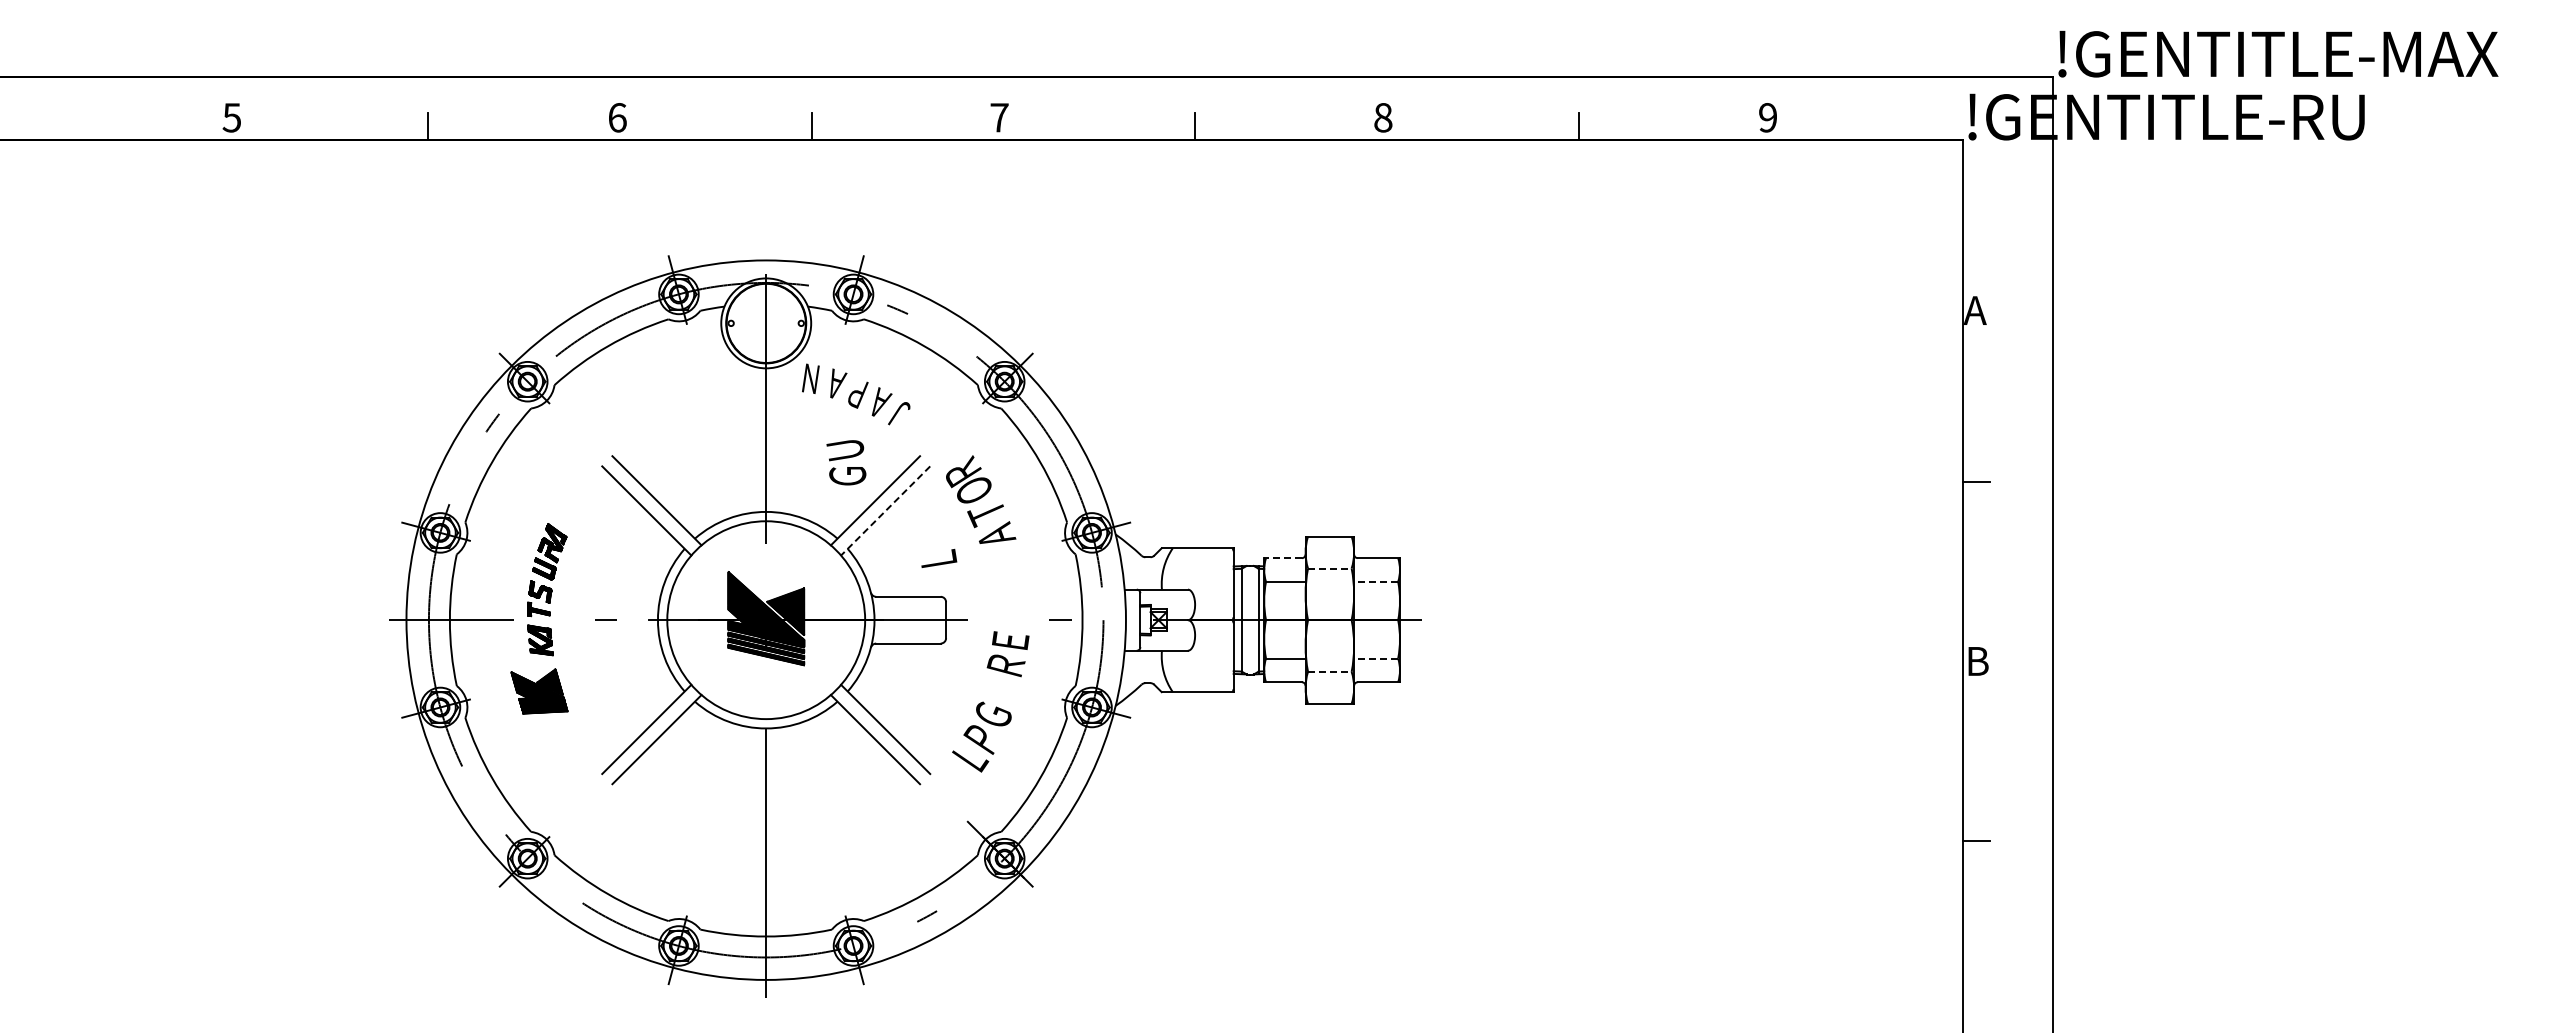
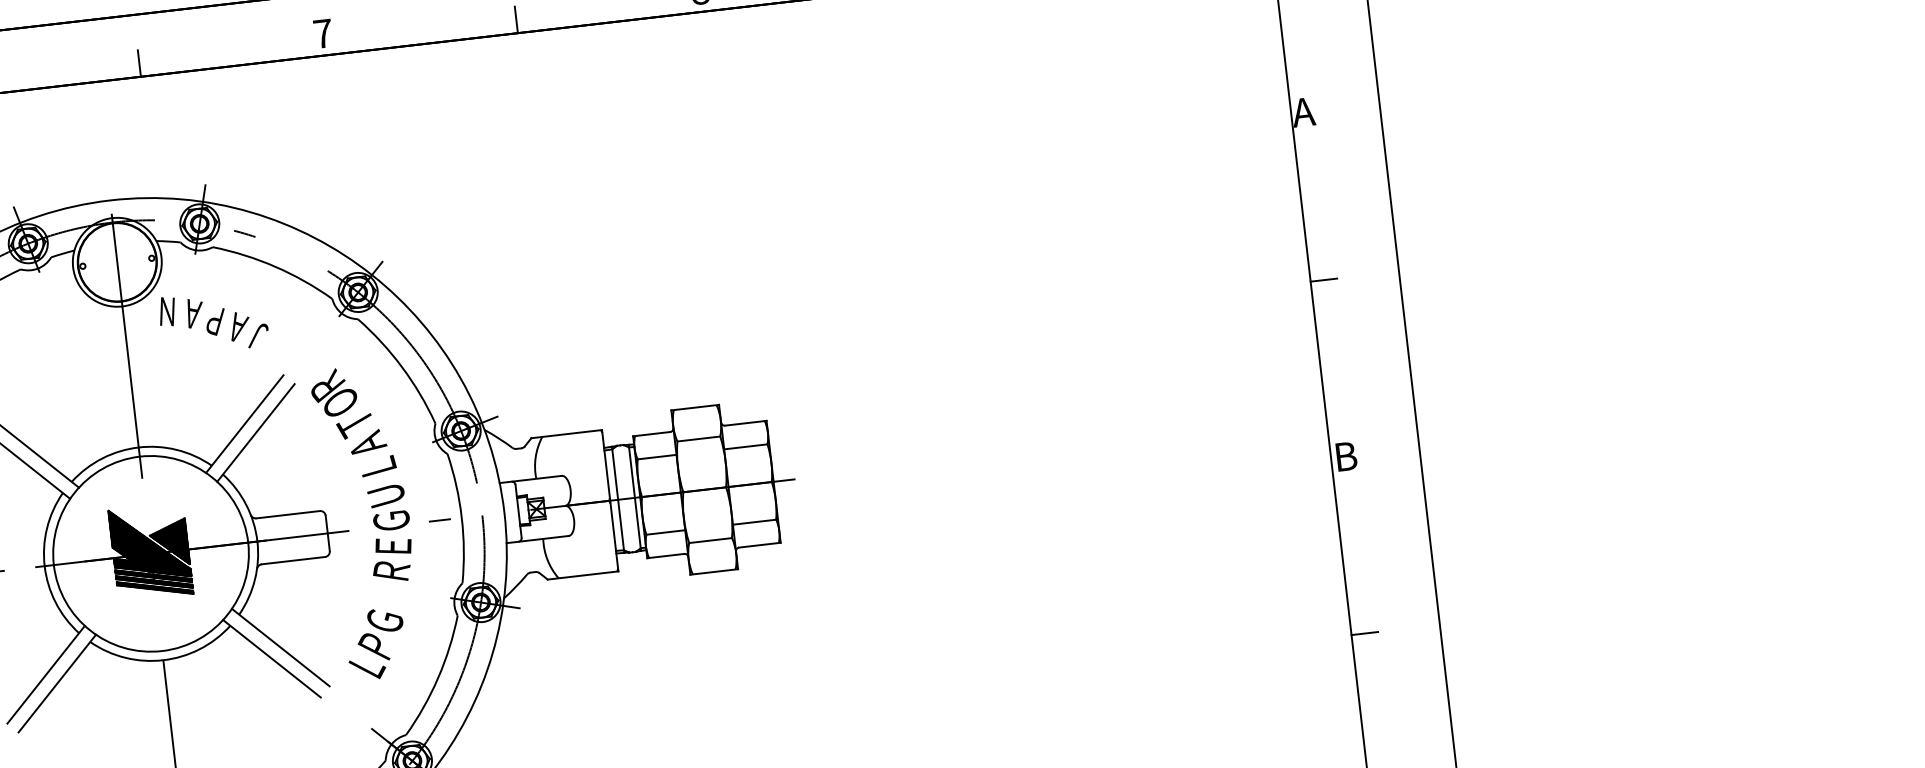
text: (846, 462) -> (388, 507), moved
line: (885, 511) -> (255, 433), dashed -> solid
text: (939, 558) -> (379, 466), moved
line: (1283, 558) -> (652, 434), dashed -> solid
line: (1329, 568) -> (698, 439), dashed -> solid
line: (1375, 581) -> (745, 446), dashed -> solid
line: (1375, 658) -> (753, 522), dashed -> solid
line: (1329, 671) -> (710, 540), dashed -> solid

